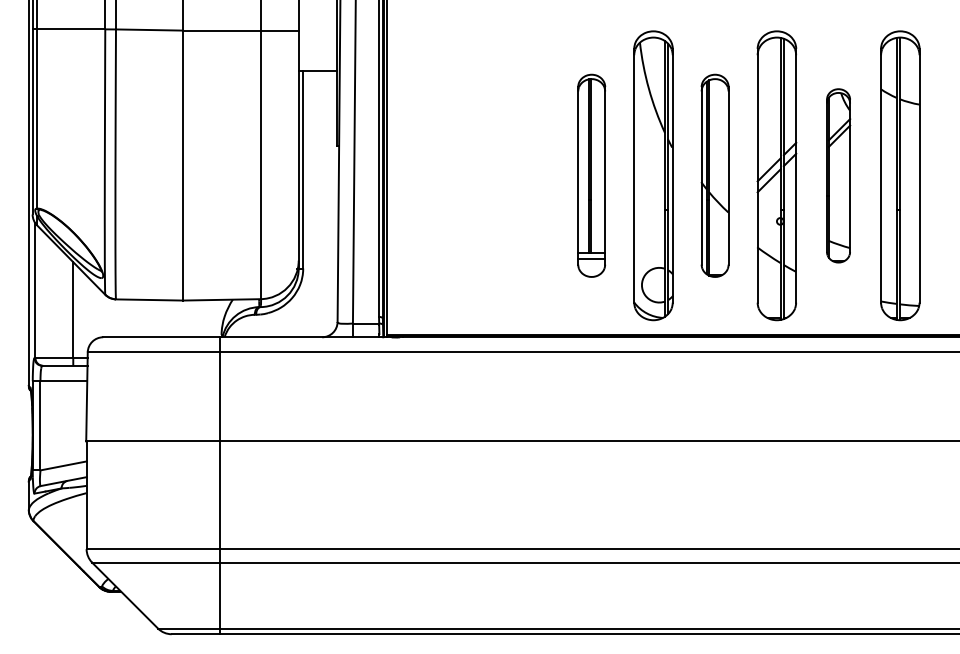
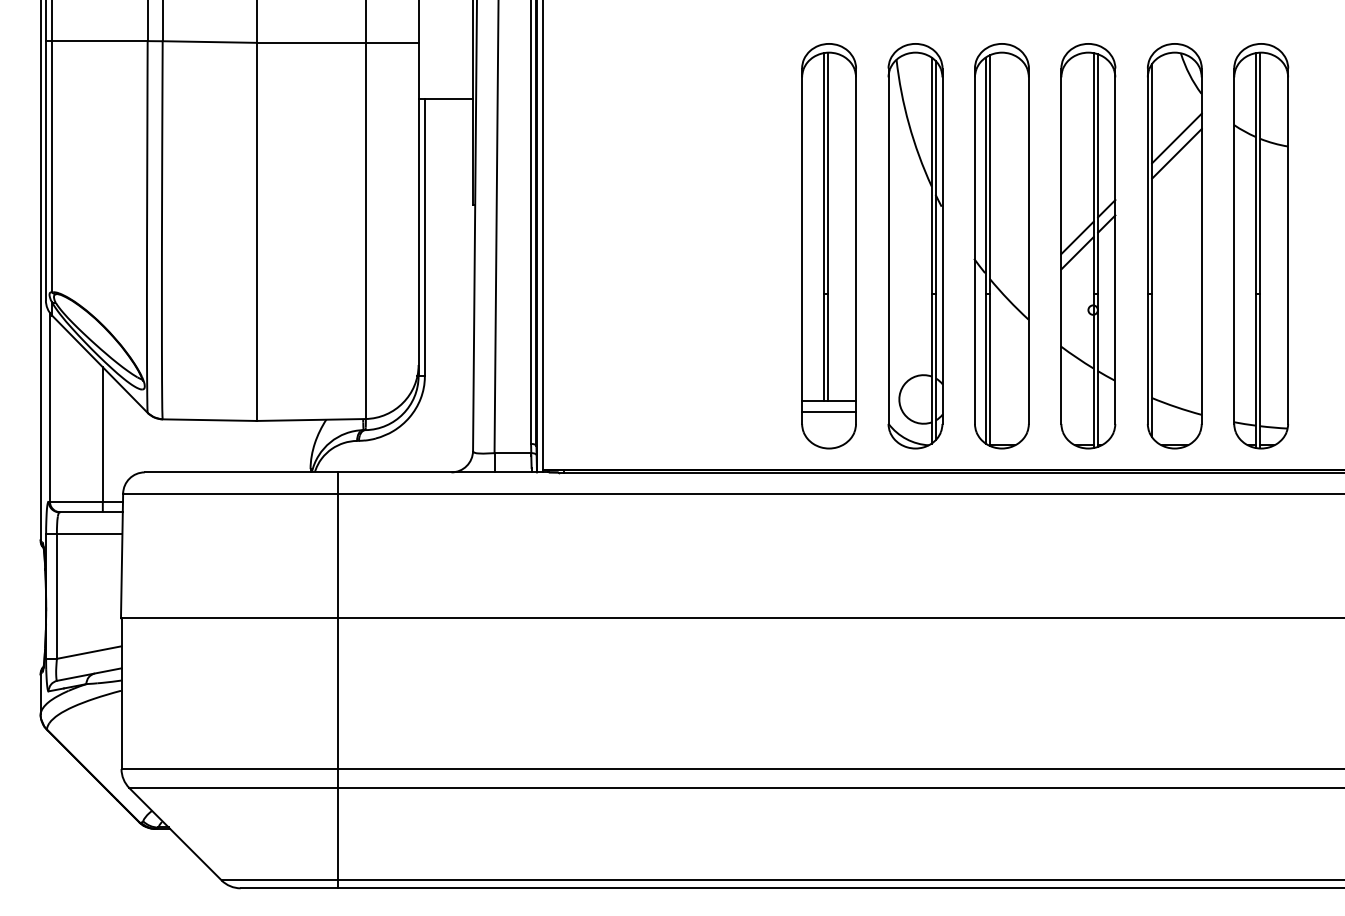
part: (591, 175) -> (828, 245), size x1.43
part: (714, 175) -> (1000, 245), size x1.43
part: (838, 175) -> (1174, 245), size x1.67
line: (219, 485) -> (337, 679), moved

